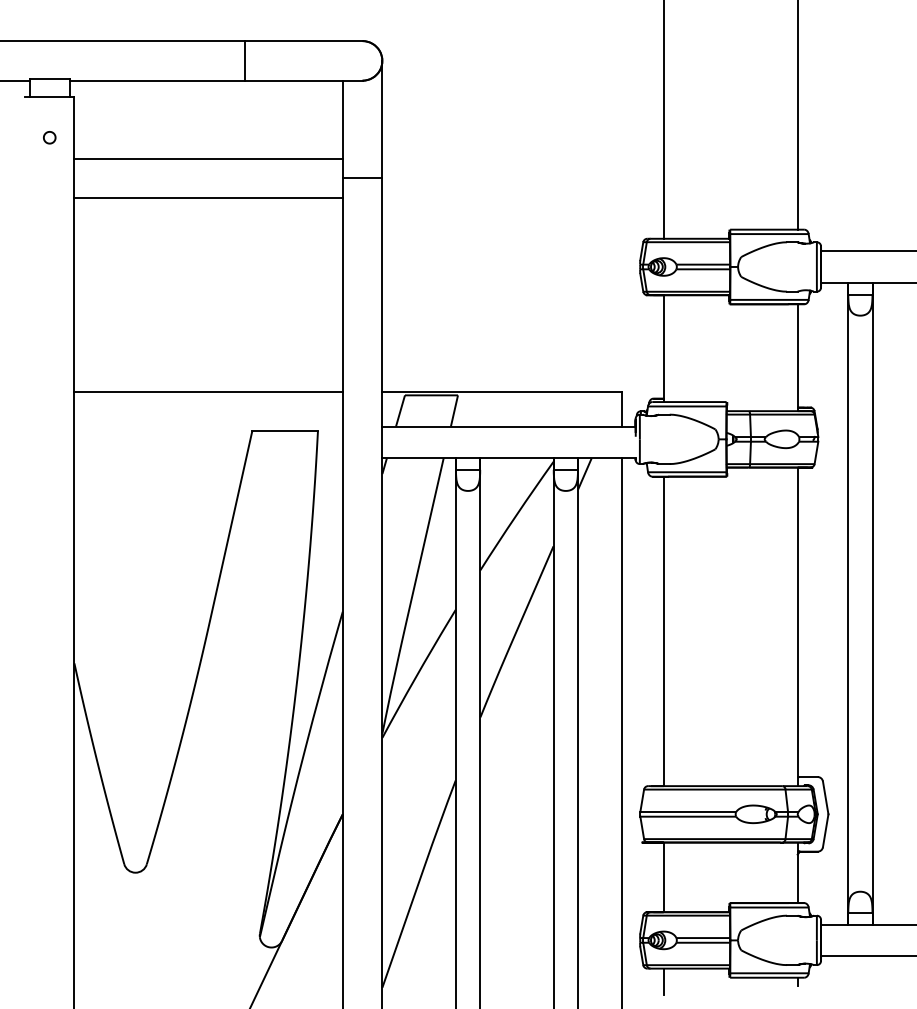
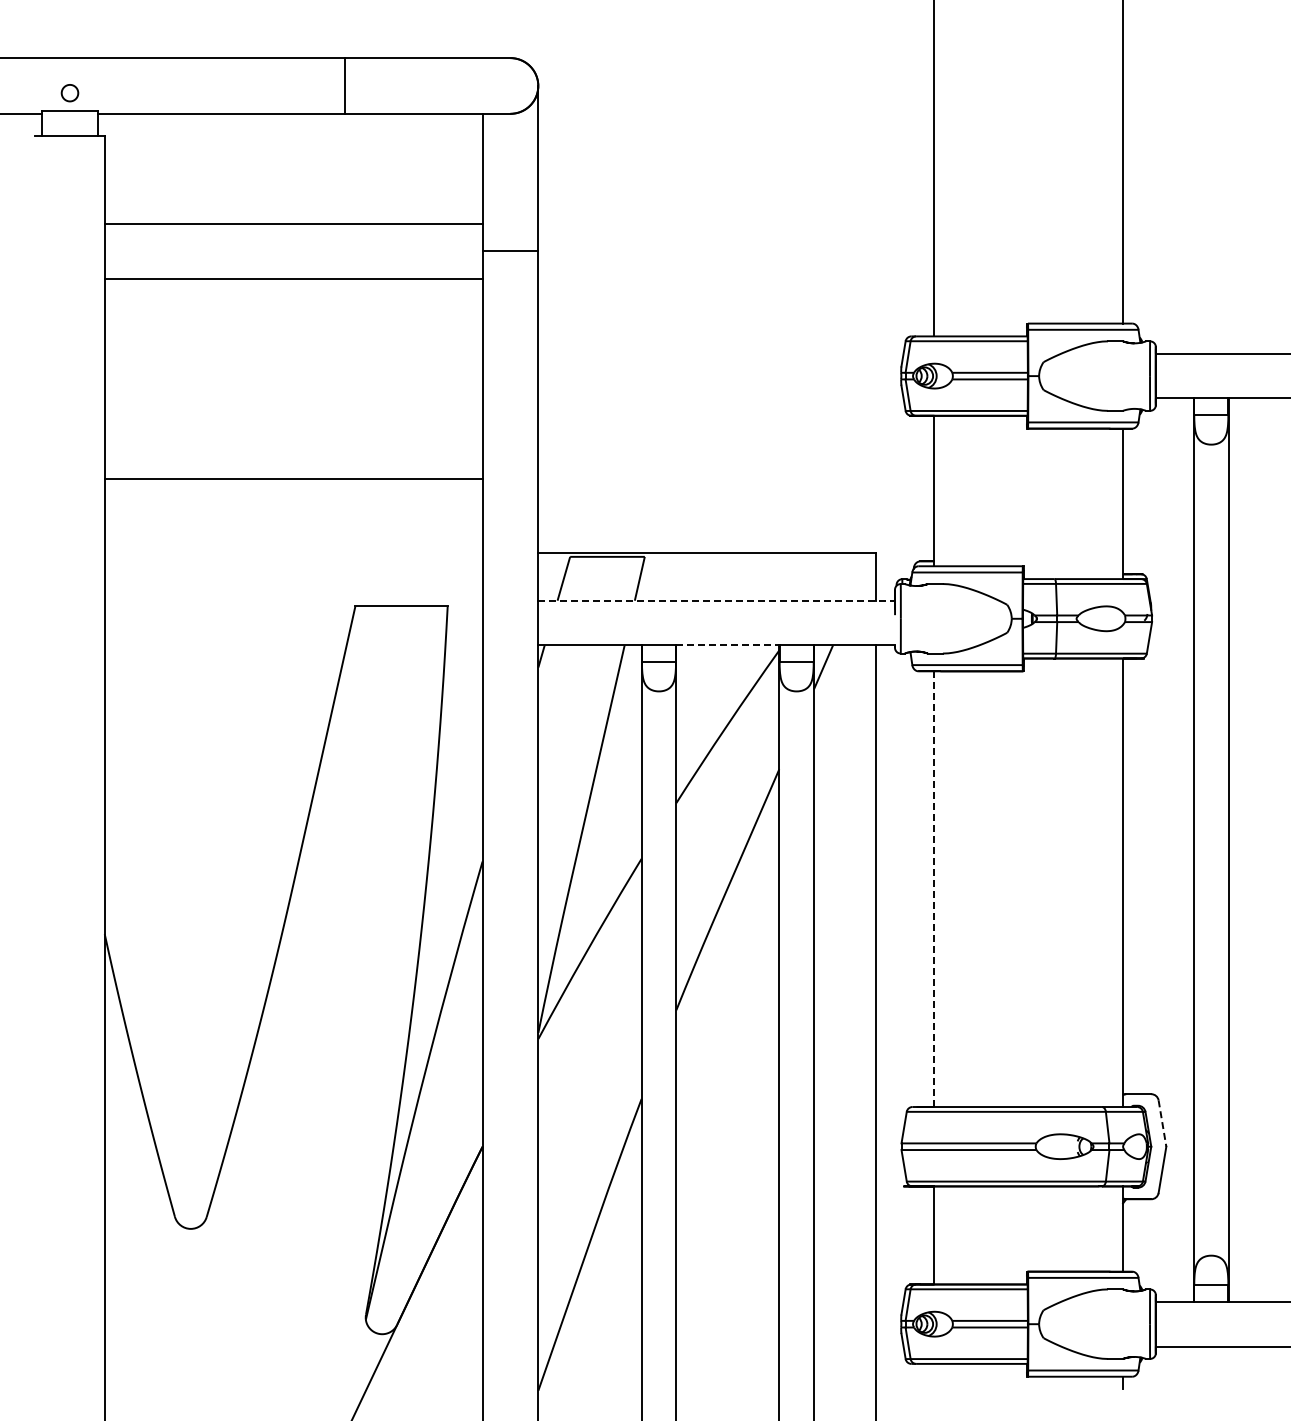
part: (49, 137) -> (69, 93), moved
line: (208, 392) -> (293, 478), moved
line: (509, 426) -> (717, 600), solid -> dashed
line: (517, 458) -> (728, 645), solid -> dashed
line: (663, 631) -> (934, 889), solid -> dashed
line: (825, 798) -> (1162, 1124), solid -> dashed
line: (663, 981) -> (934, 1382), removed

